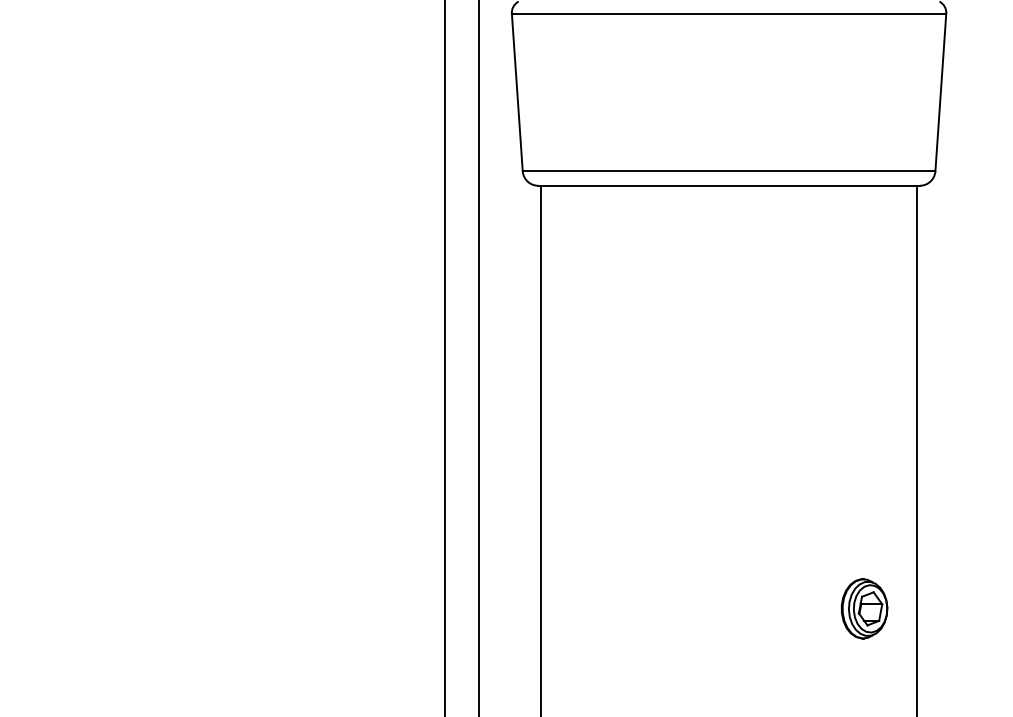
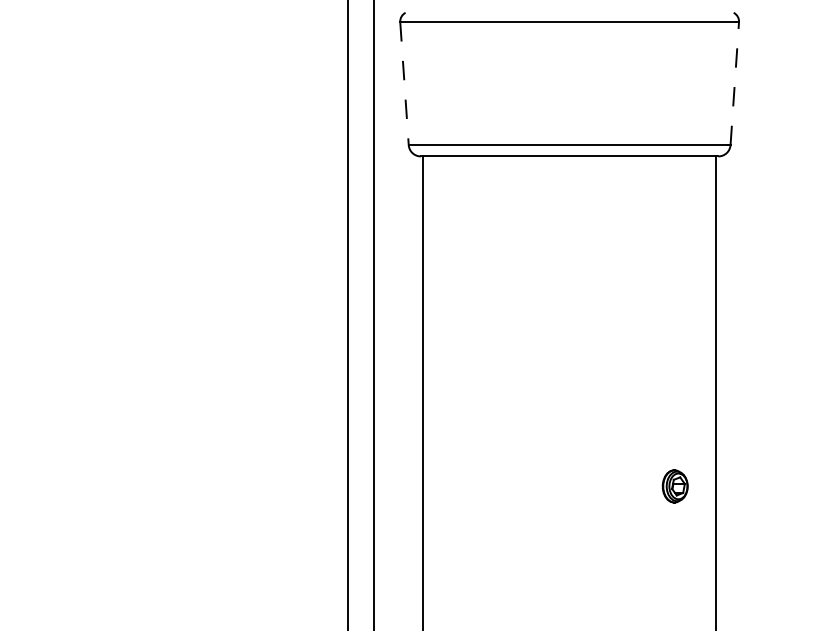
line: (517, 92) -> (404, 83), solid -> dashed
line: (940, 92) -> (734, 83), solid -> dashed
part: (863, 609) -> (674, 486), size x0.7

